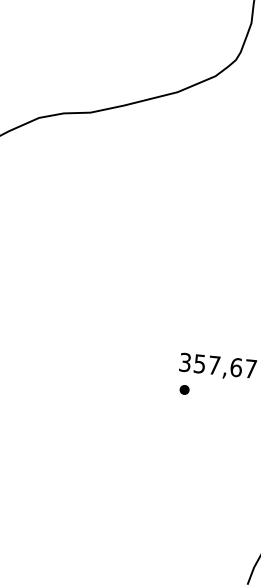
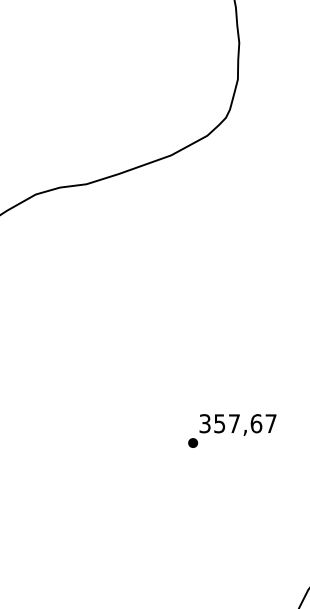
part: (184, 389) -> (192, 442), moved

